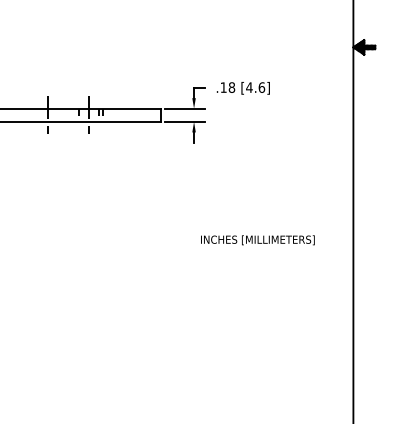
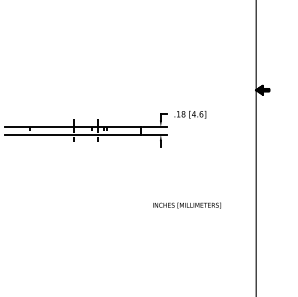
text: (256, 240) -> (186, 205), moved

